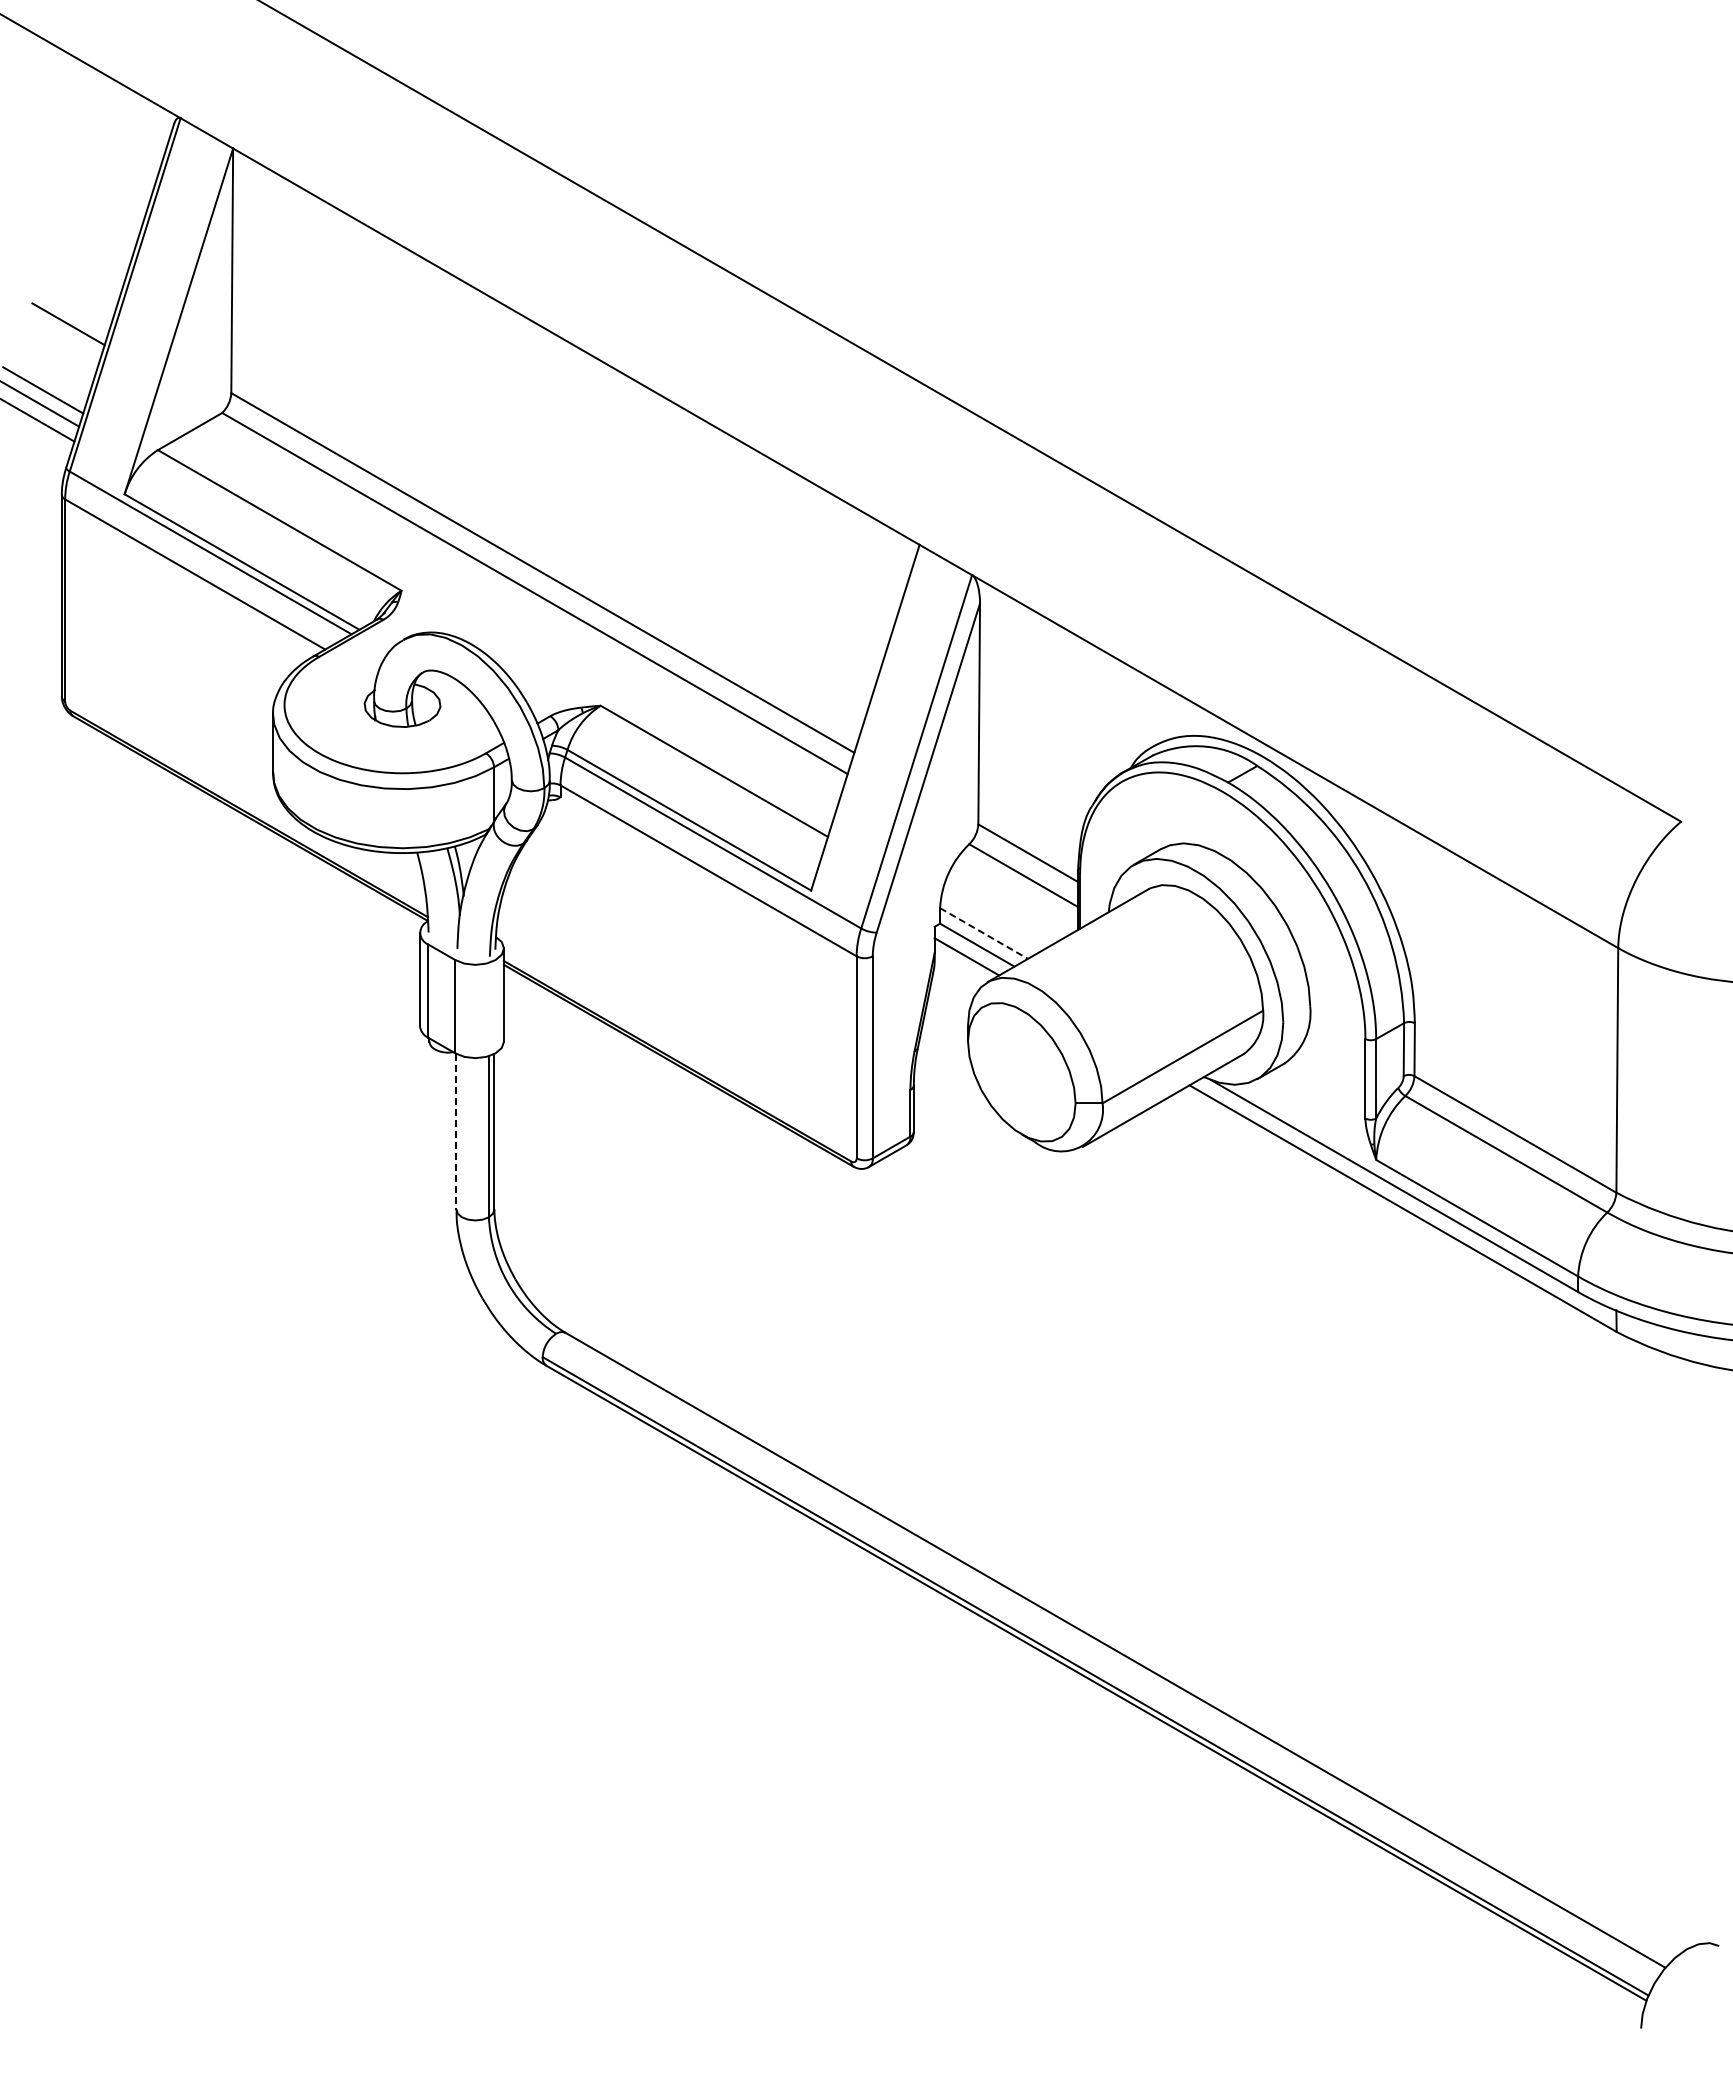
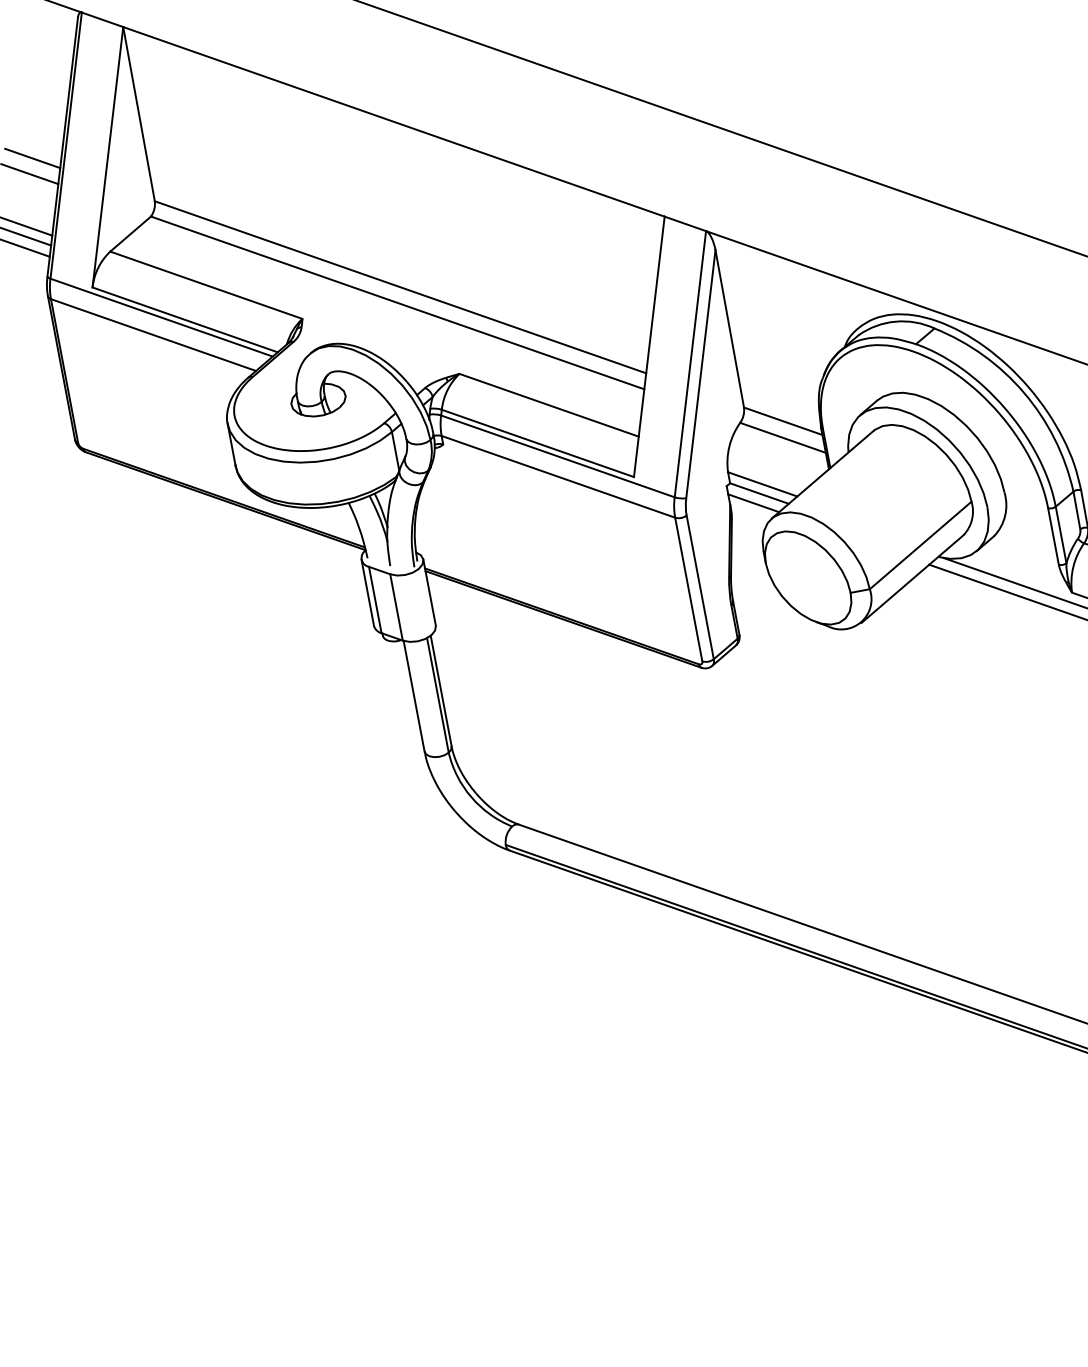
line: (76, 303) -> (32, 158), added
line: (984, 933) -> (763, 484), dashed -> solid
line: (456, 1131) -> (414, 696), dashed -> solid

